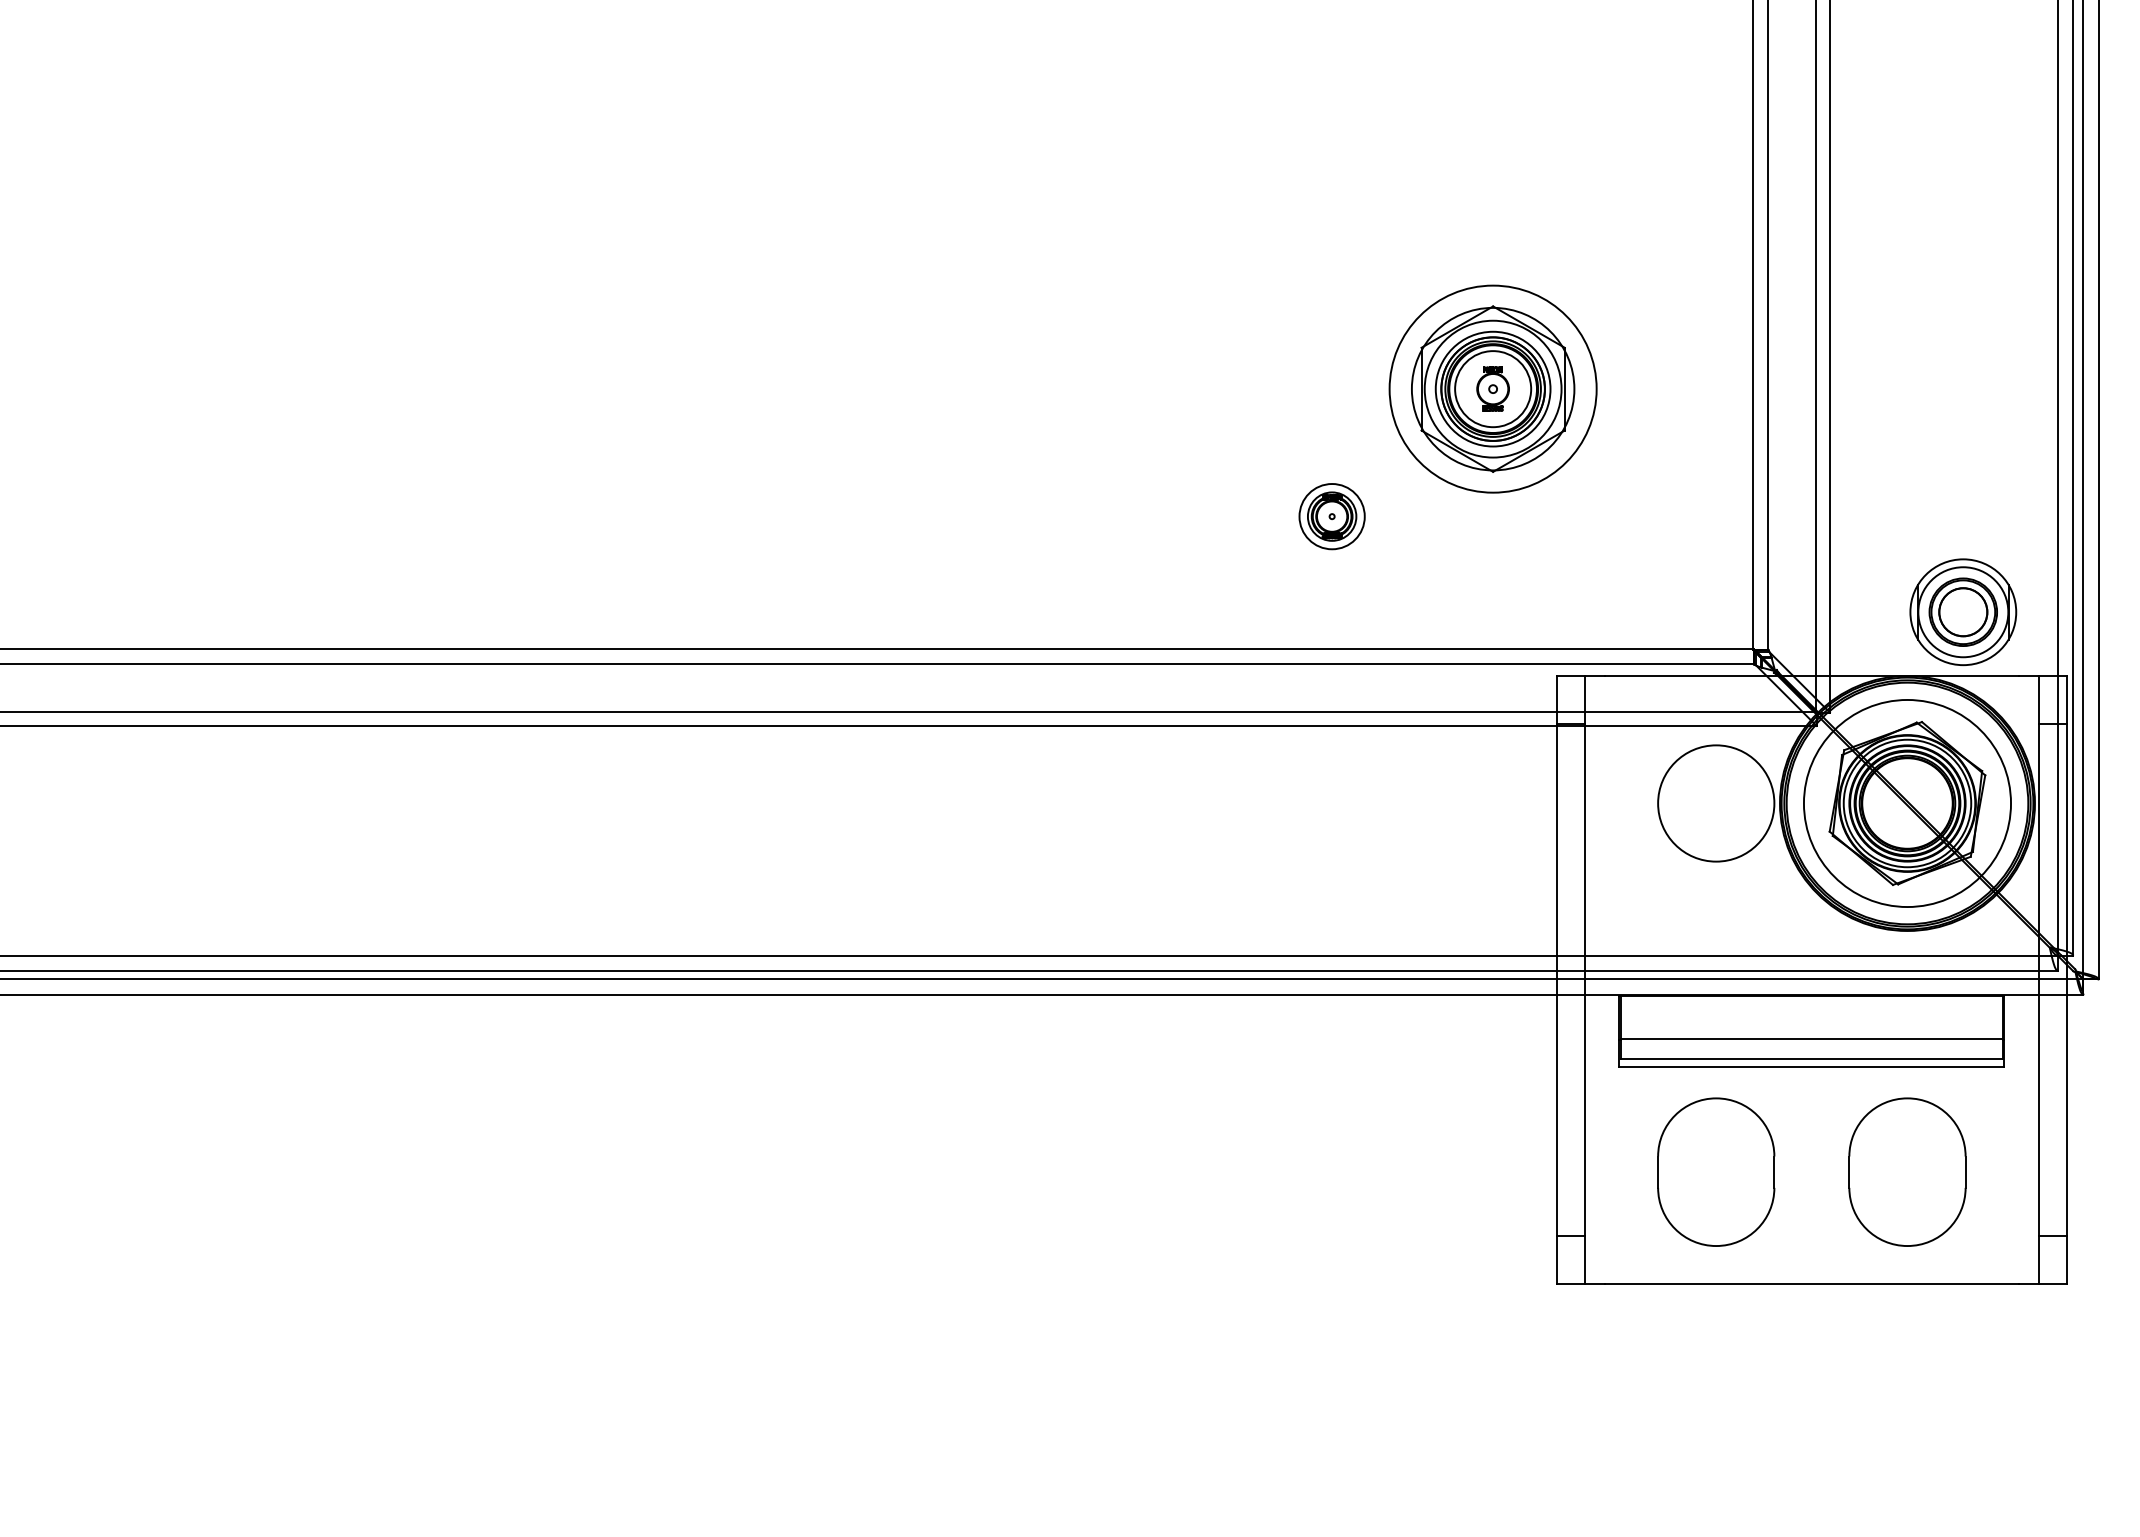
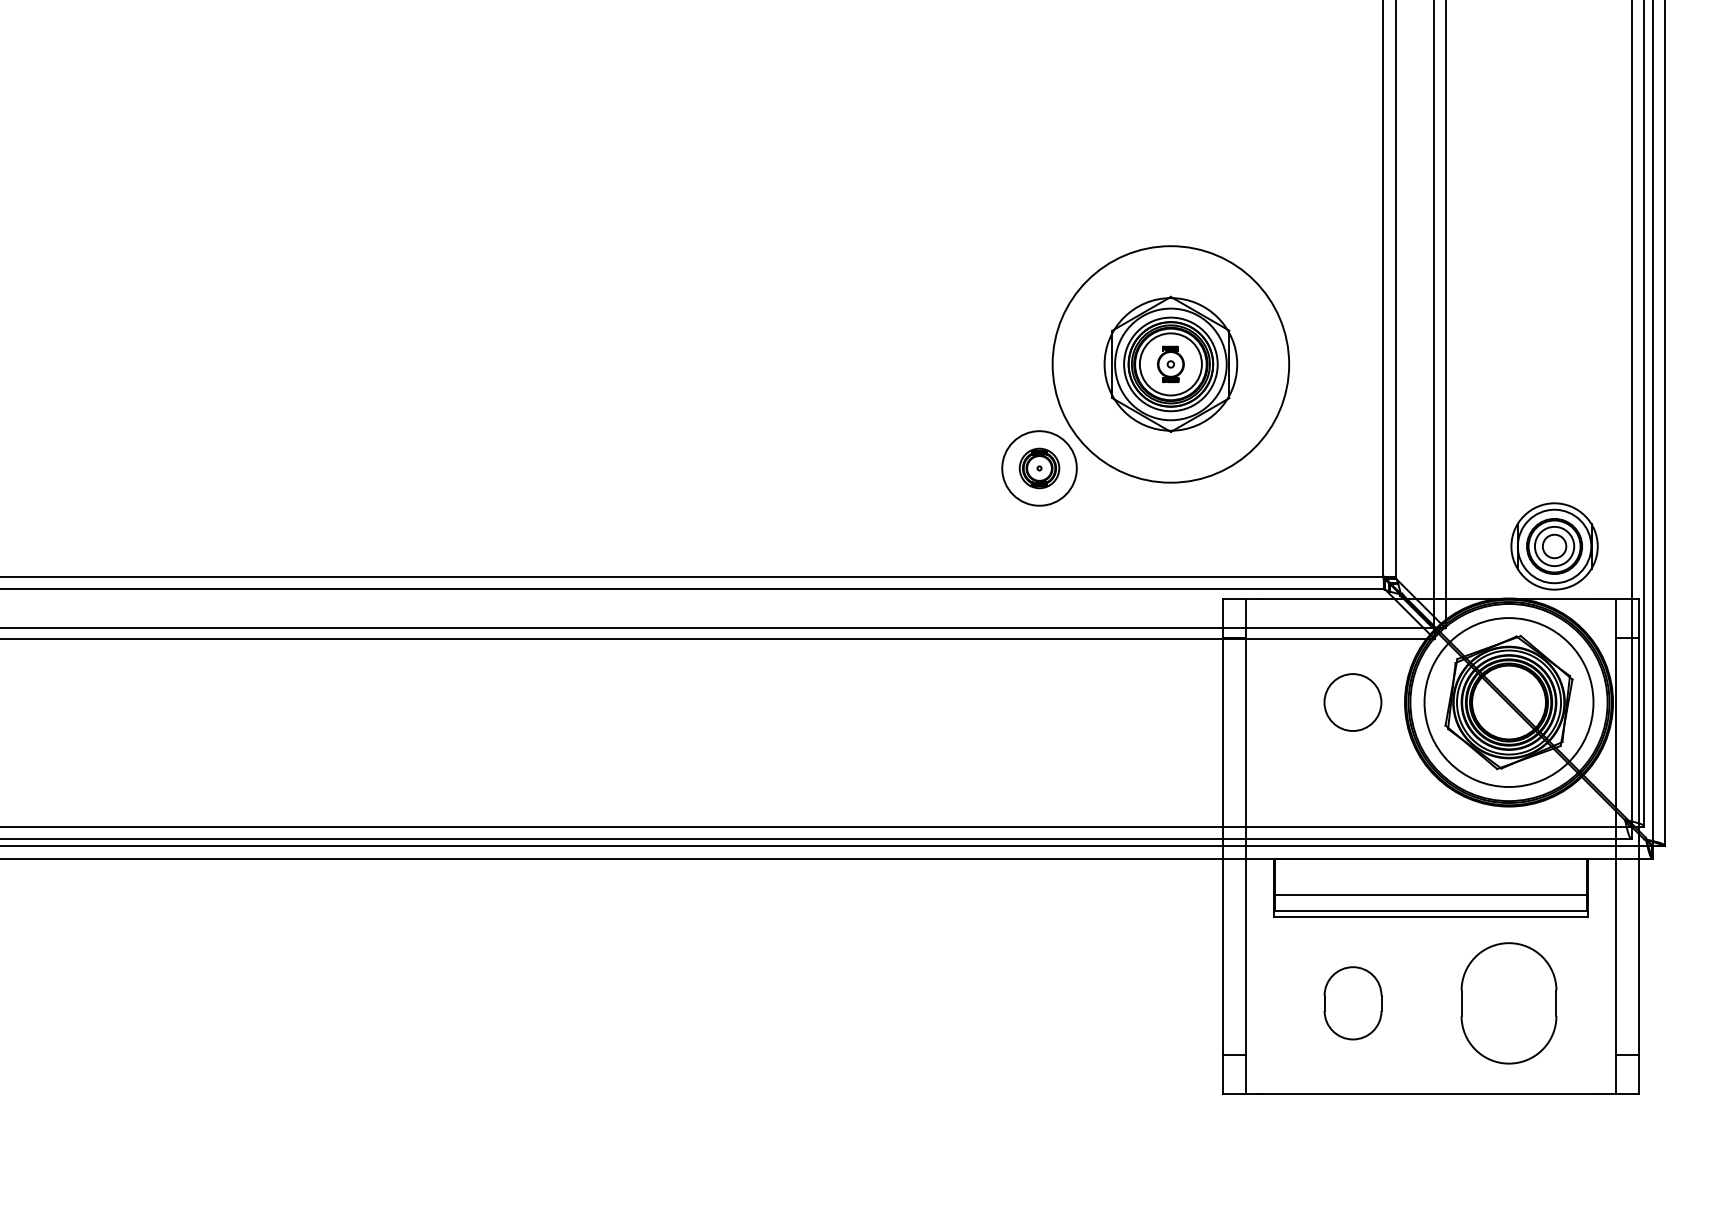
circle: (1492, 388) -> (1170, 363), size x1.4
circle: (1331, 516) -> (1039, 468), size x1.4
circle: (1963, 612) -> (1554, 546), size x0.6
circle: (1716, 803) -> (1353, 702), size x0.6
part: (1716, 1171) -> (1353, 1002), size x0.6

